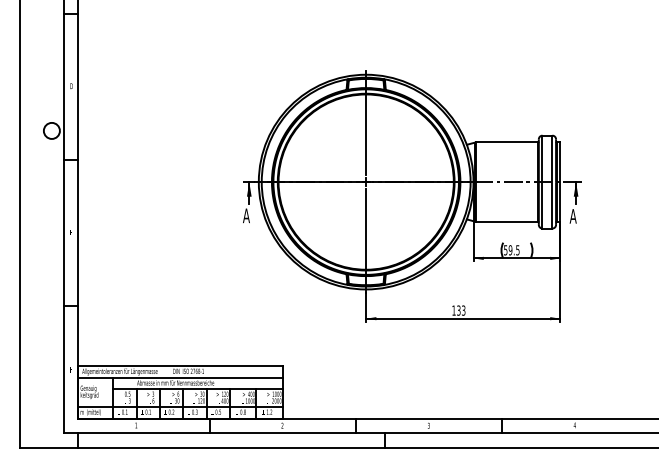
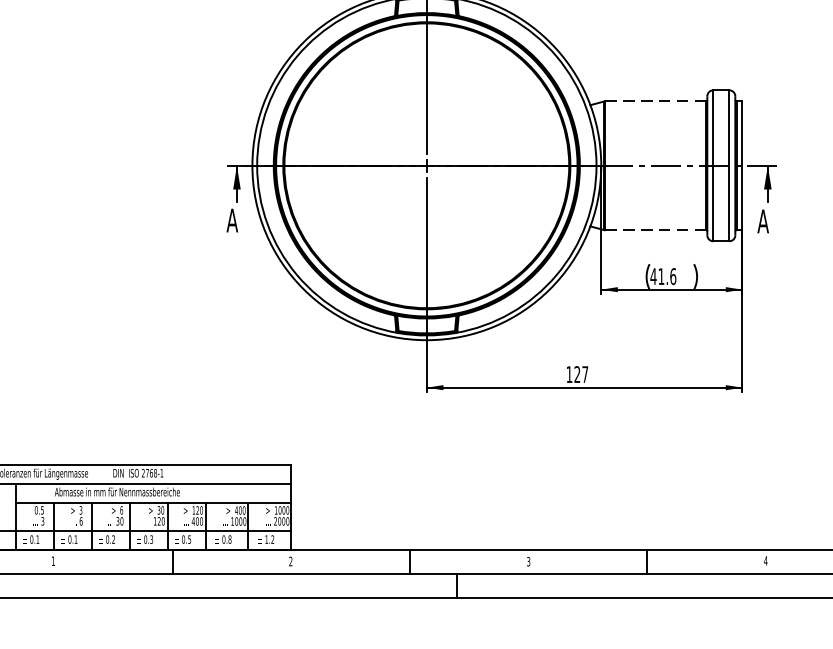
line: (507, 142) -> (656, 101), solid -> dashed
line: (507, 221) -> (656, 229), solid -> dashed
text: (511, 250) -> (662, 276), 59.5 -> 41.6
text: (461, 310) -> (581, 374), 133 -> 127

